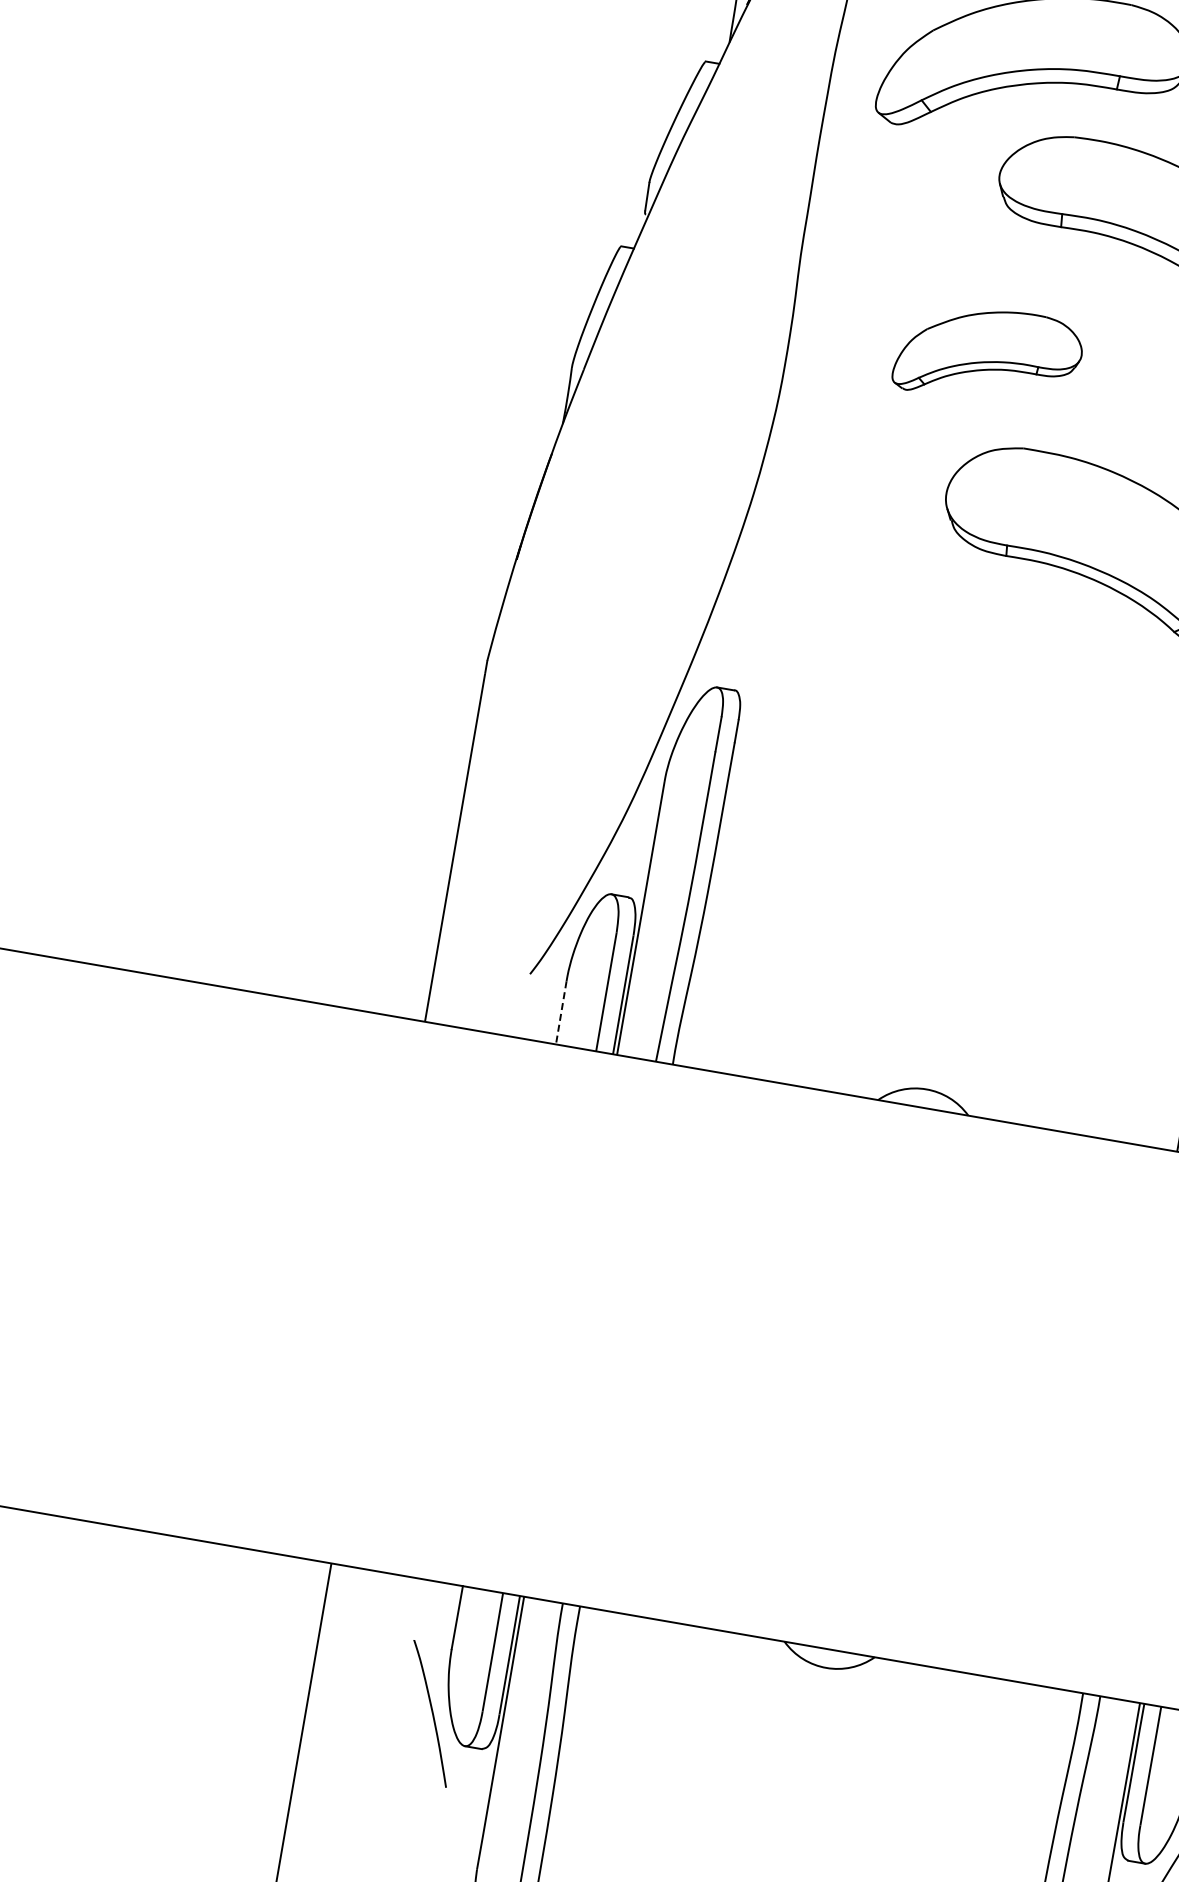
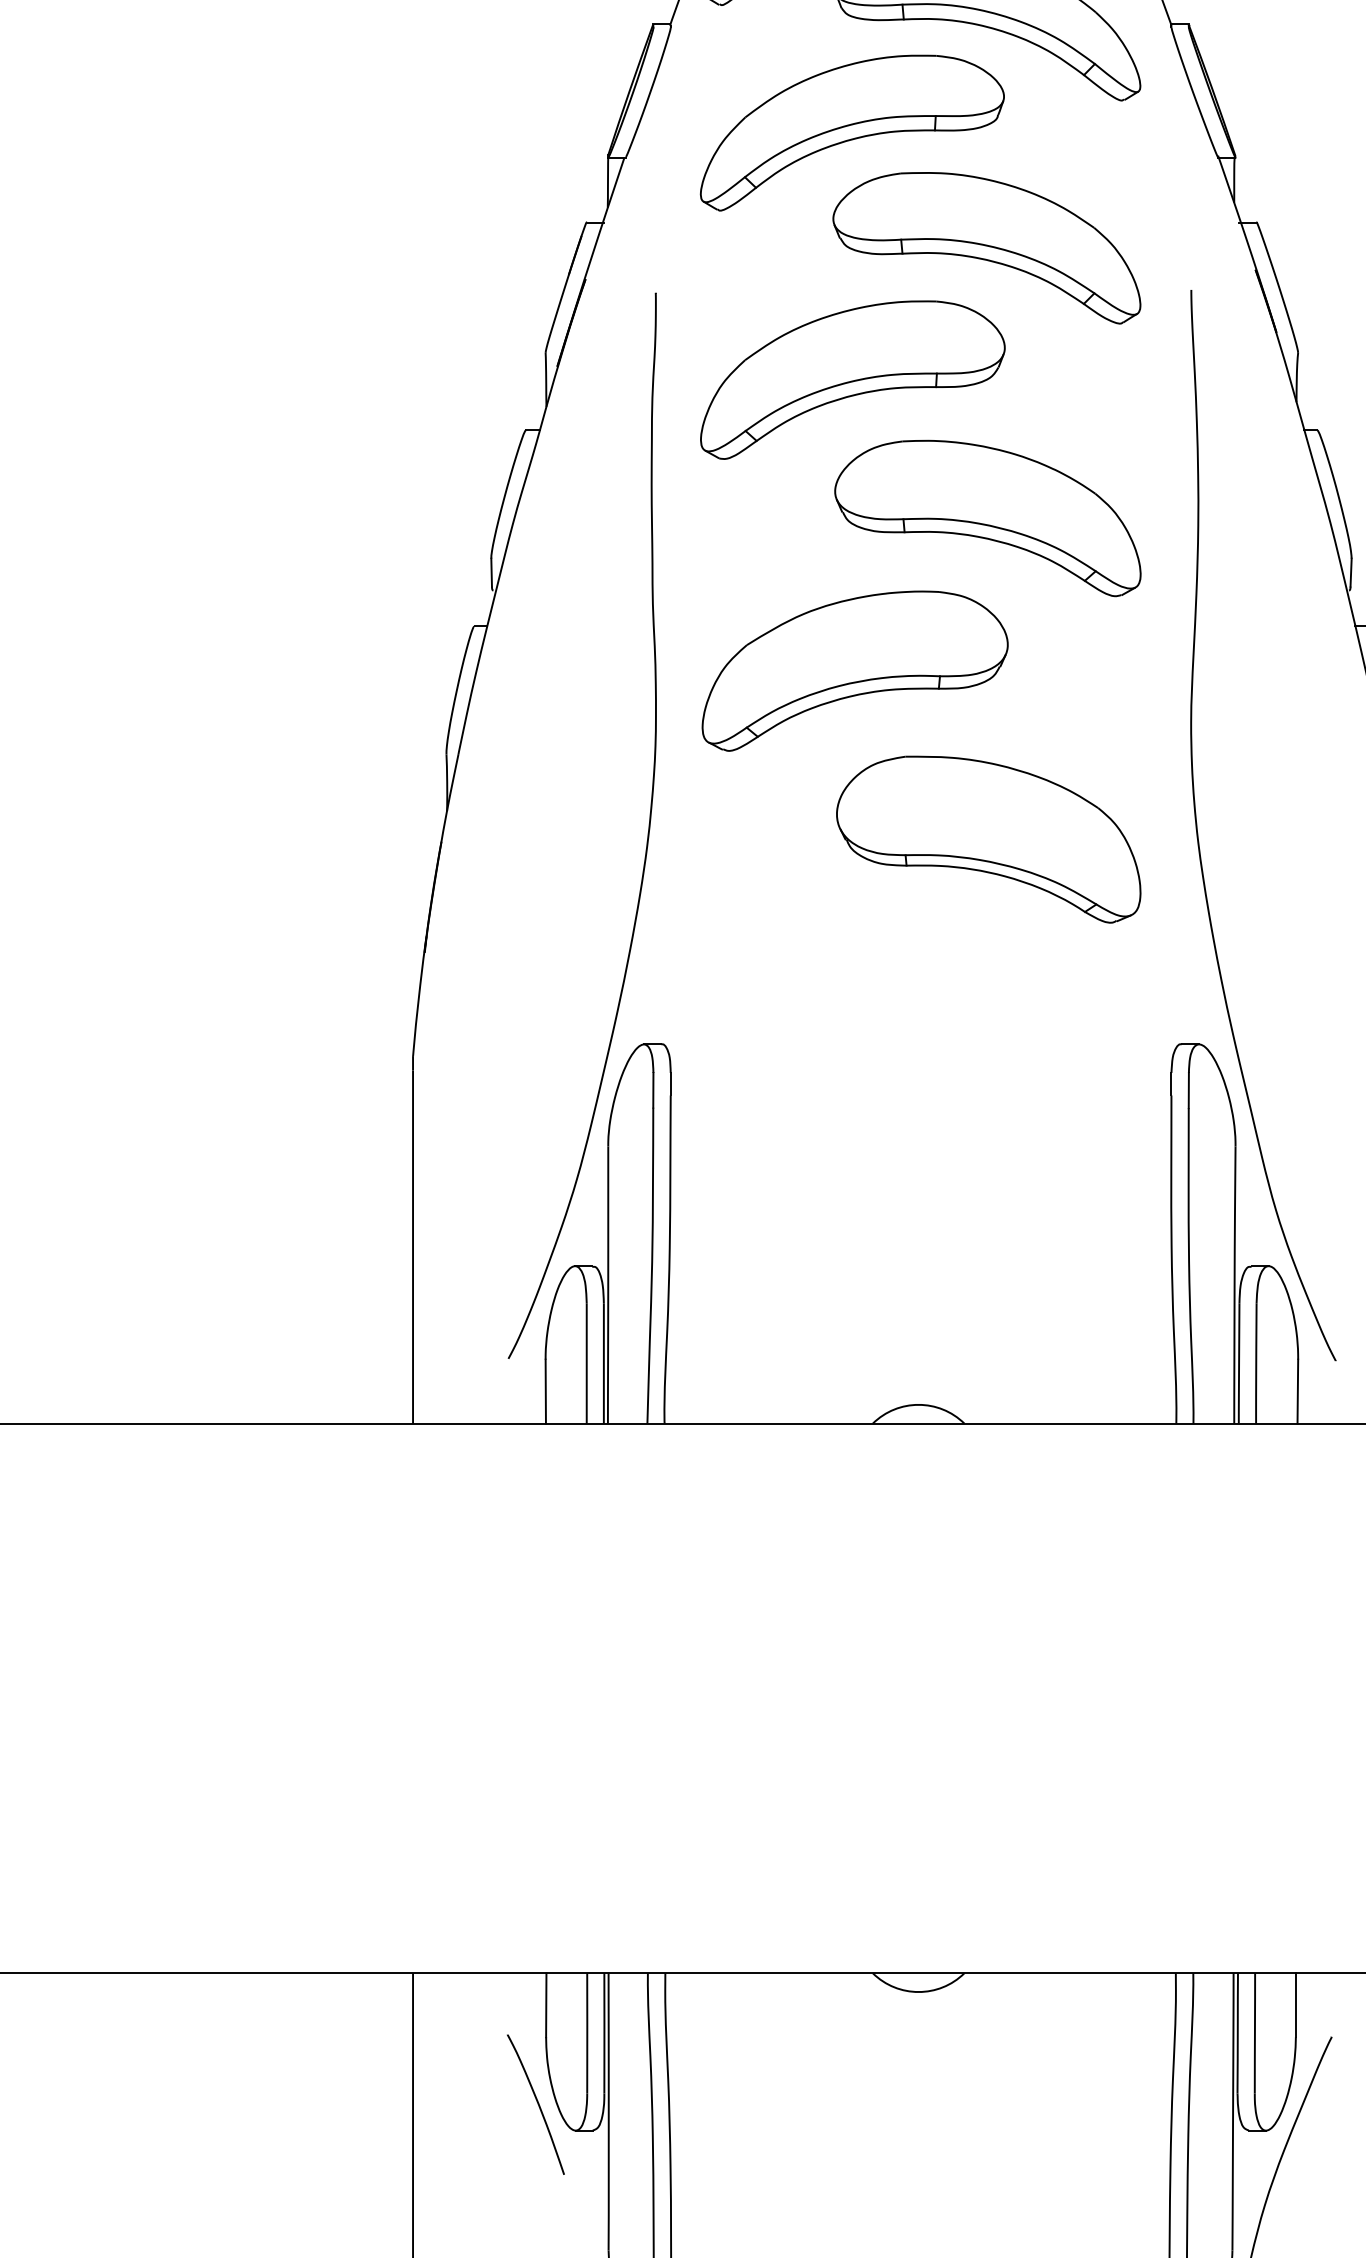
part: (988, 354) -> (854, 670), size x1.67
line: (561, 1012) -> (545, 1391), dashed -> solid

